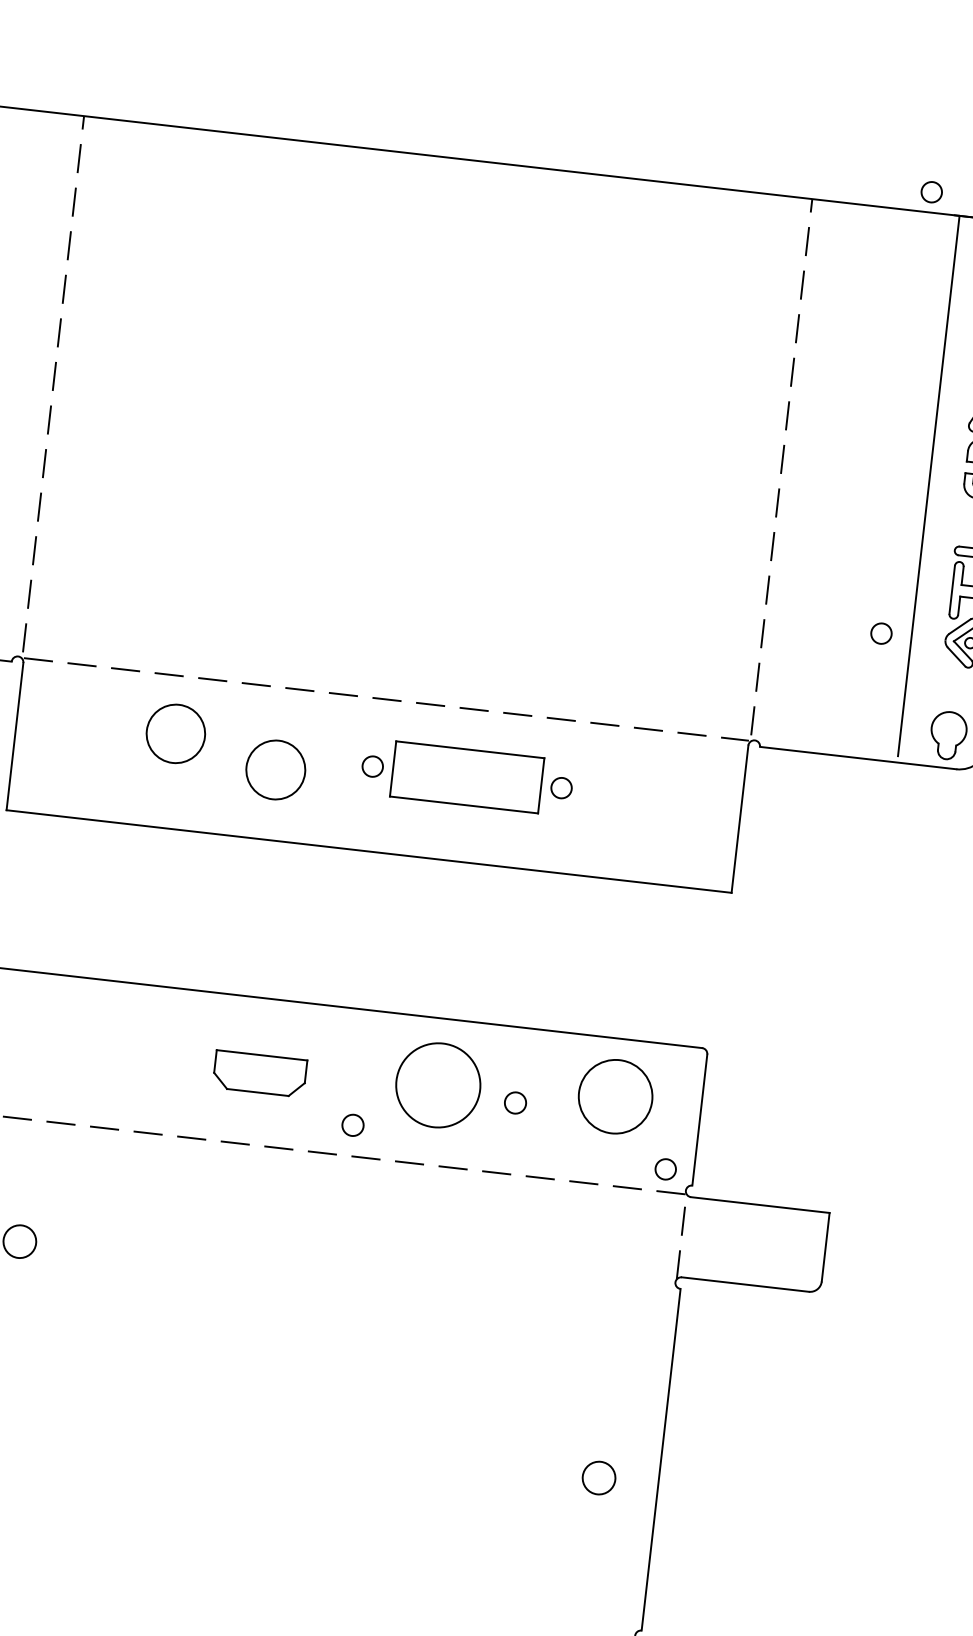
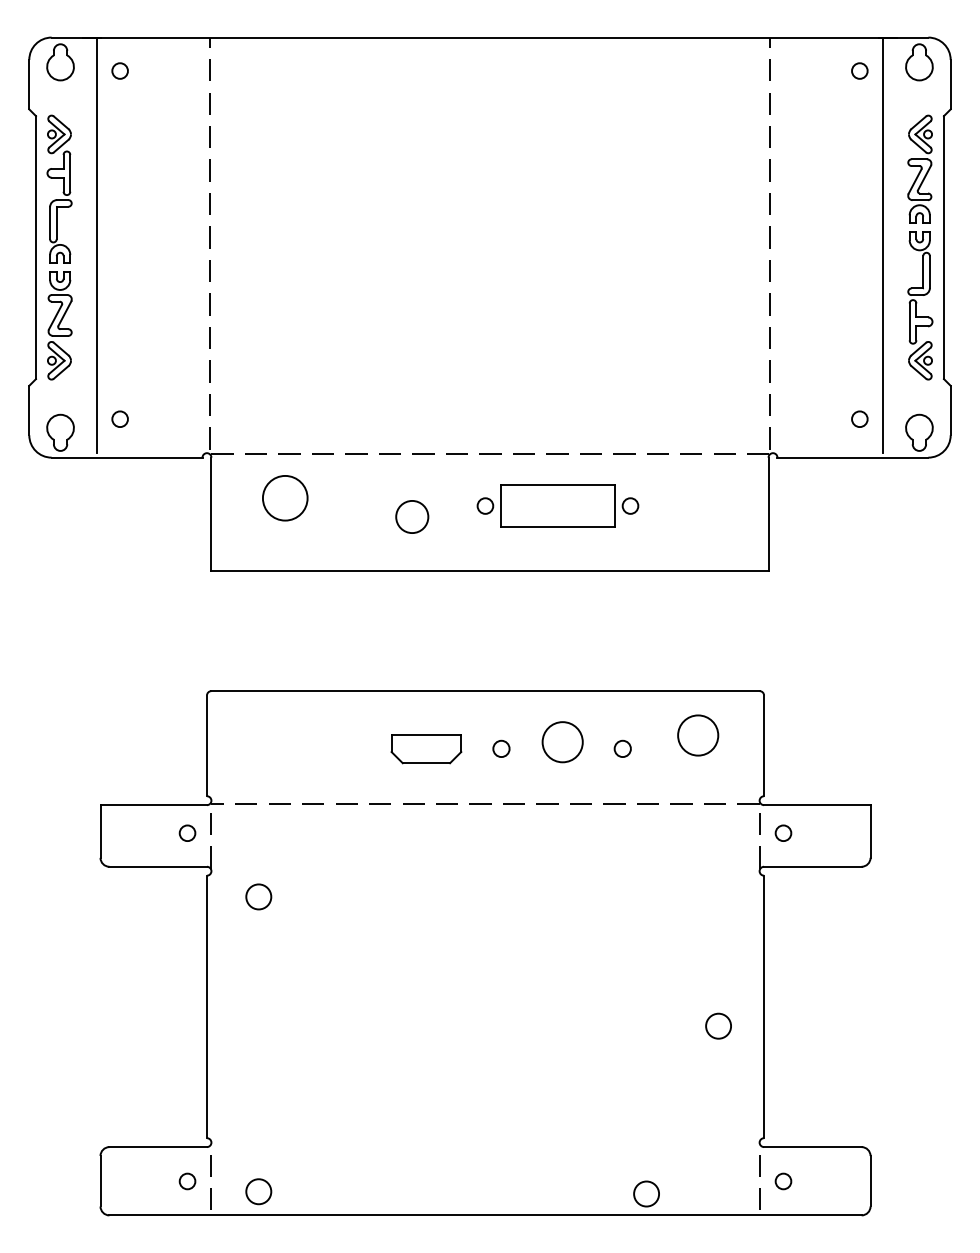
circle: (931, 191) -> (859, 70), moved
circle: (881, 632) -> (859, 418), moved
circle: (176, 734) -> (285, 498), moved
circle: (276, 769) -> (412, 516), size x0.71
circle: (438, 1085) -> (562, 742), size x0.62
circle: (616, 1096) -> (698, 735), size x0.71
circle: (353, 1124) -> (501, 748), moved
circle: (665, 1168) -> (783, 832), moved

